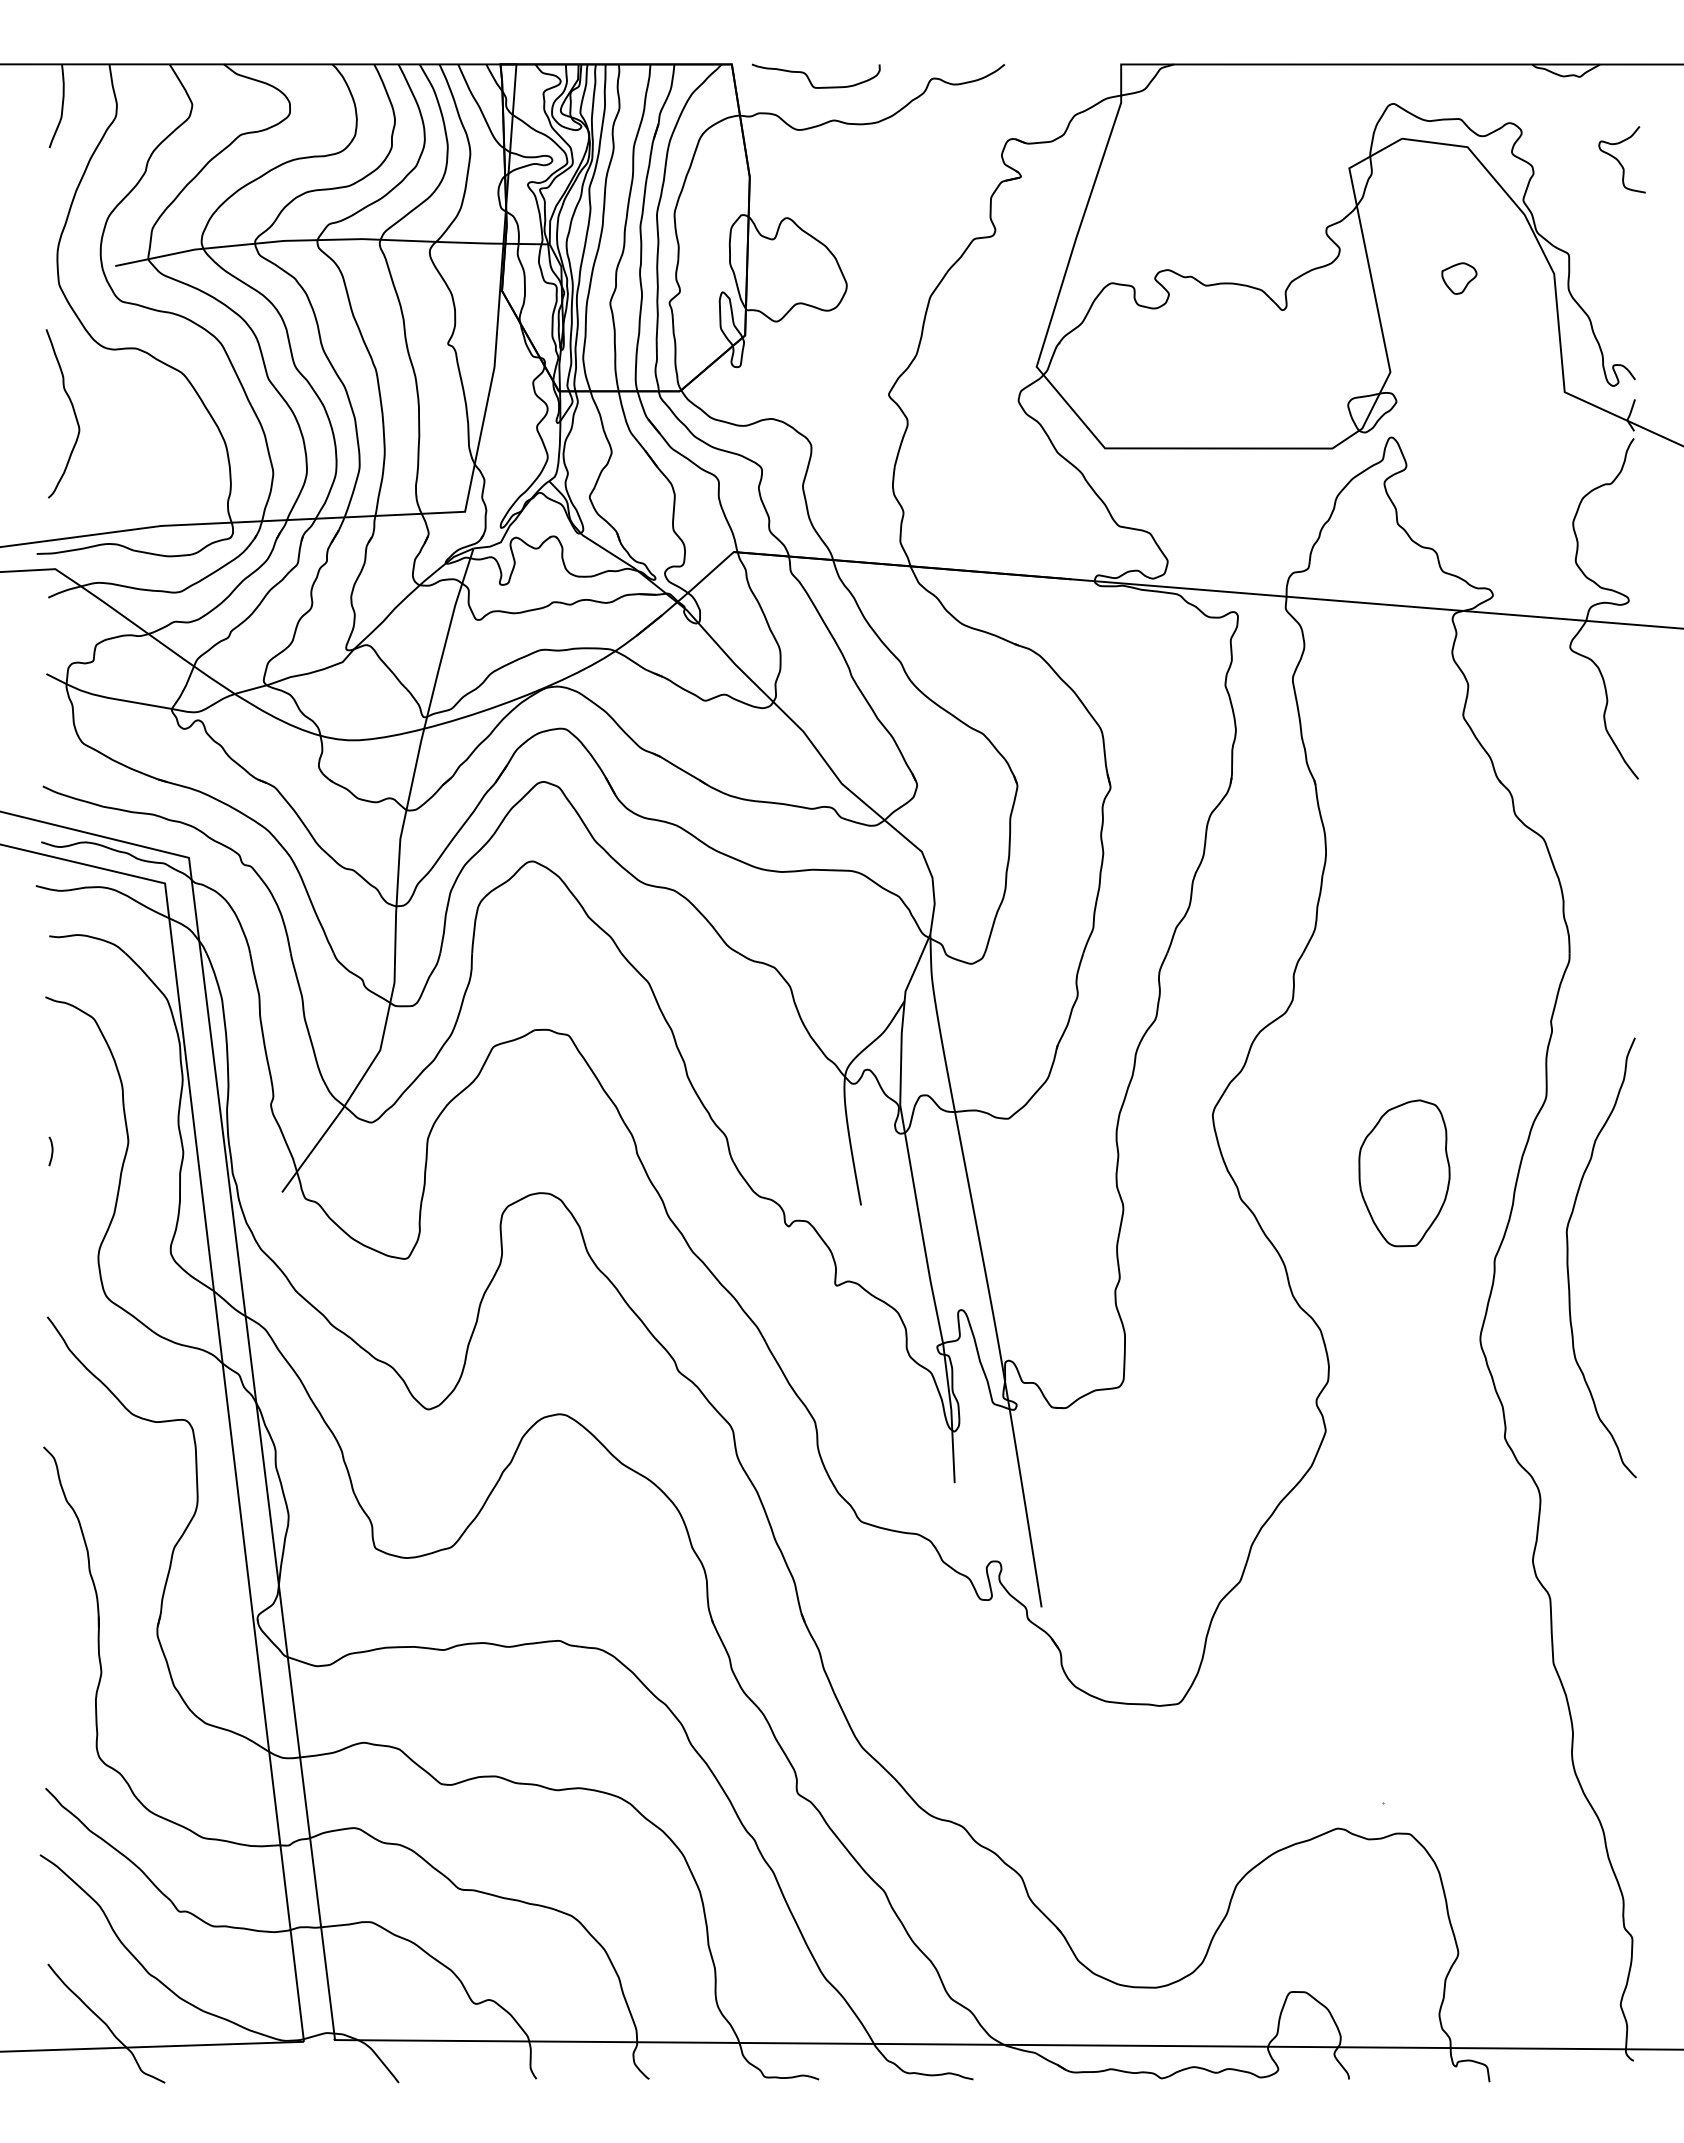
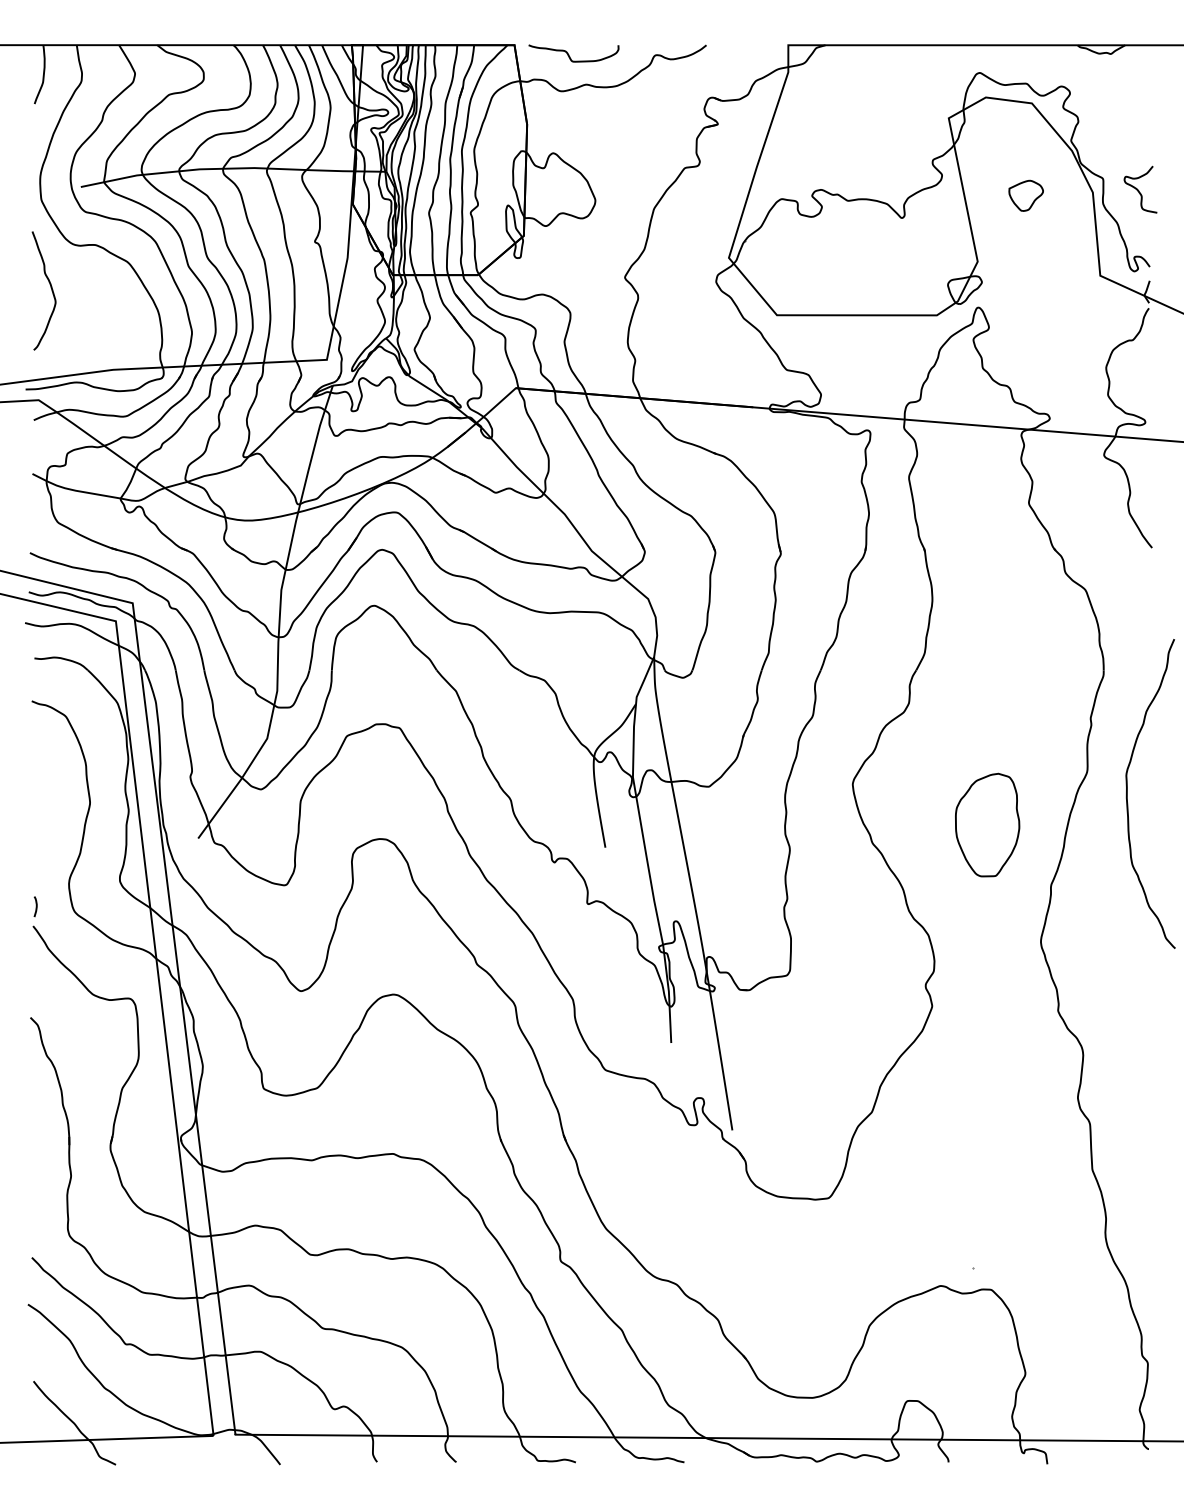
curve: (1619, 160) -> (1138, 190), moved
part: (1459, 278) -> (1026, 195), size x1.4
curve: (51, 1151) -> (36, 906), moved
curve: (1568, 1257) -> (1127, 793), moved

